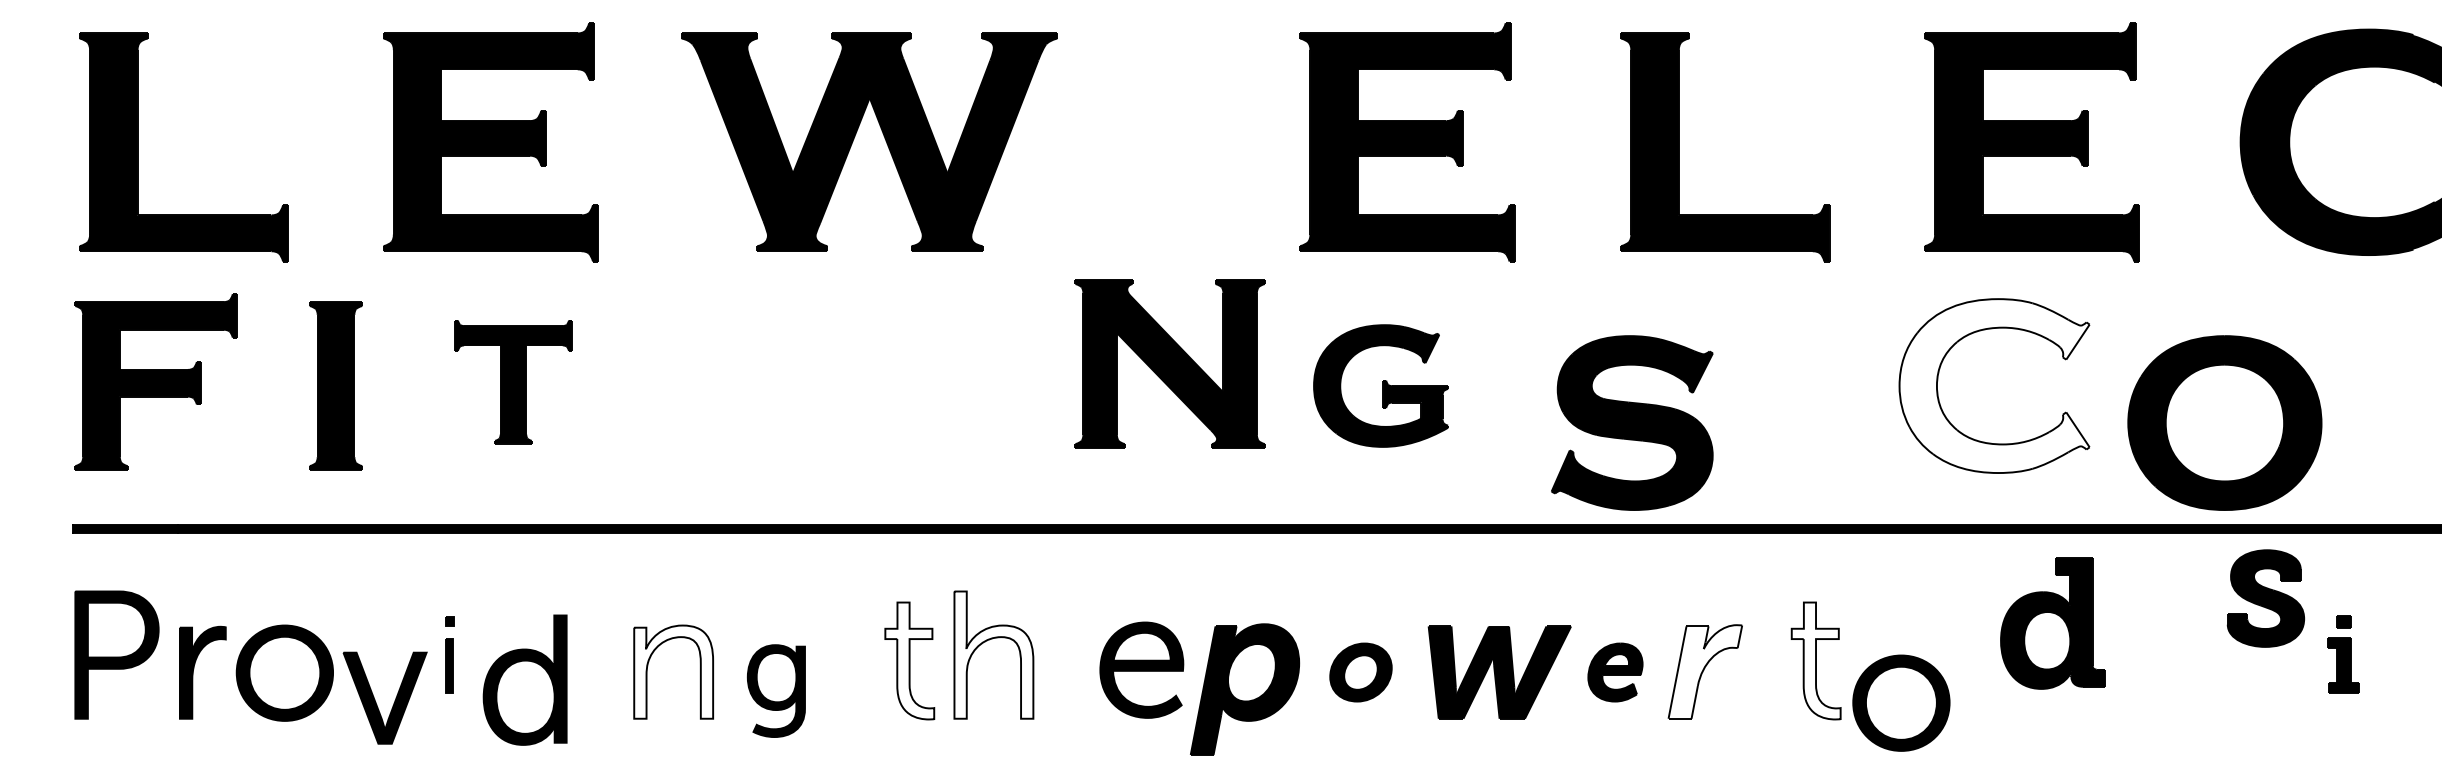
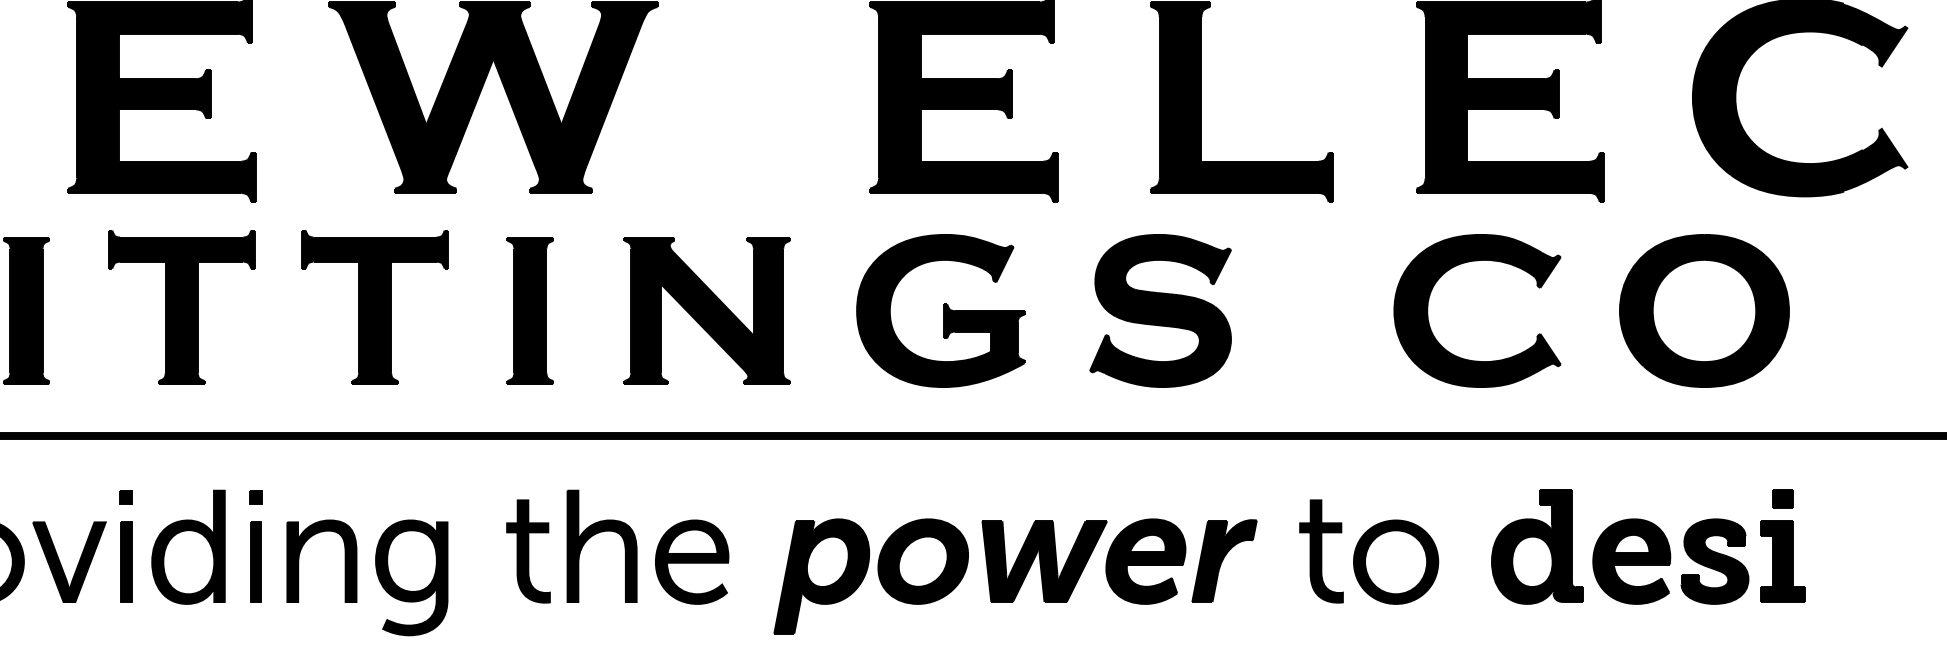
part: (1169, 363) -> (706, 310), moved
part: (513, 381) -> (181, 306), size x1.43
part: (734, 381) -> (375, 306), added
part: (911, 385) -> (530, 310), added
part: (1380, 385) -> (940, 310), size x1.43
fill: (1994, 386) -> (1477, 311), added
part: (1632, 422) -> (1160, 310), moved
part: (2224, 422) -> (1704, 310), moved
part: (2265, 598) -> (1714, 561), moved
part: (2052, 623) -> (1537, 546), moved
fill: (993, 654) -> (601, 545), added
part: (2343, 654) -> (1782, 545), size x1.67
part: (449, 655) -> (125, 546), size x1.67
part: (598, 655) -> (256, 546), added
fill: (909, 660) -> (528, 551), added
fill: (1815, 660) -> (1320, 551), added
part: (1141, 669) -> (691, 561), moved
fill: (673, 671) -> (321, 560), added
fill: (1705, 671) -> (1224, 560), added
part: (1360, 672) -> (922, 561), size x1.67
part: (1615, 672) -> (1145, 561), size x1.67
part: (2170, 672) -> (1631, 561), added
part: (524, 679) -> (187, 546), moved
part: (776, 690) -> (411, 577), size x1.43
part: (375, 699) -> (61, 563), moved
part: (1901, 702) -> (1396, 561), moved

